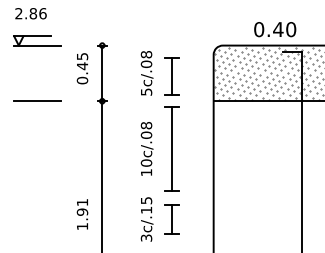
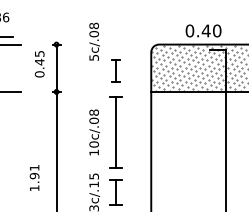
text: (146, 73) -> (94, 41), moved
part: (171, 76) -> (115, 70), size x0.7
text: (82, 214) -> (34, 178), moved

